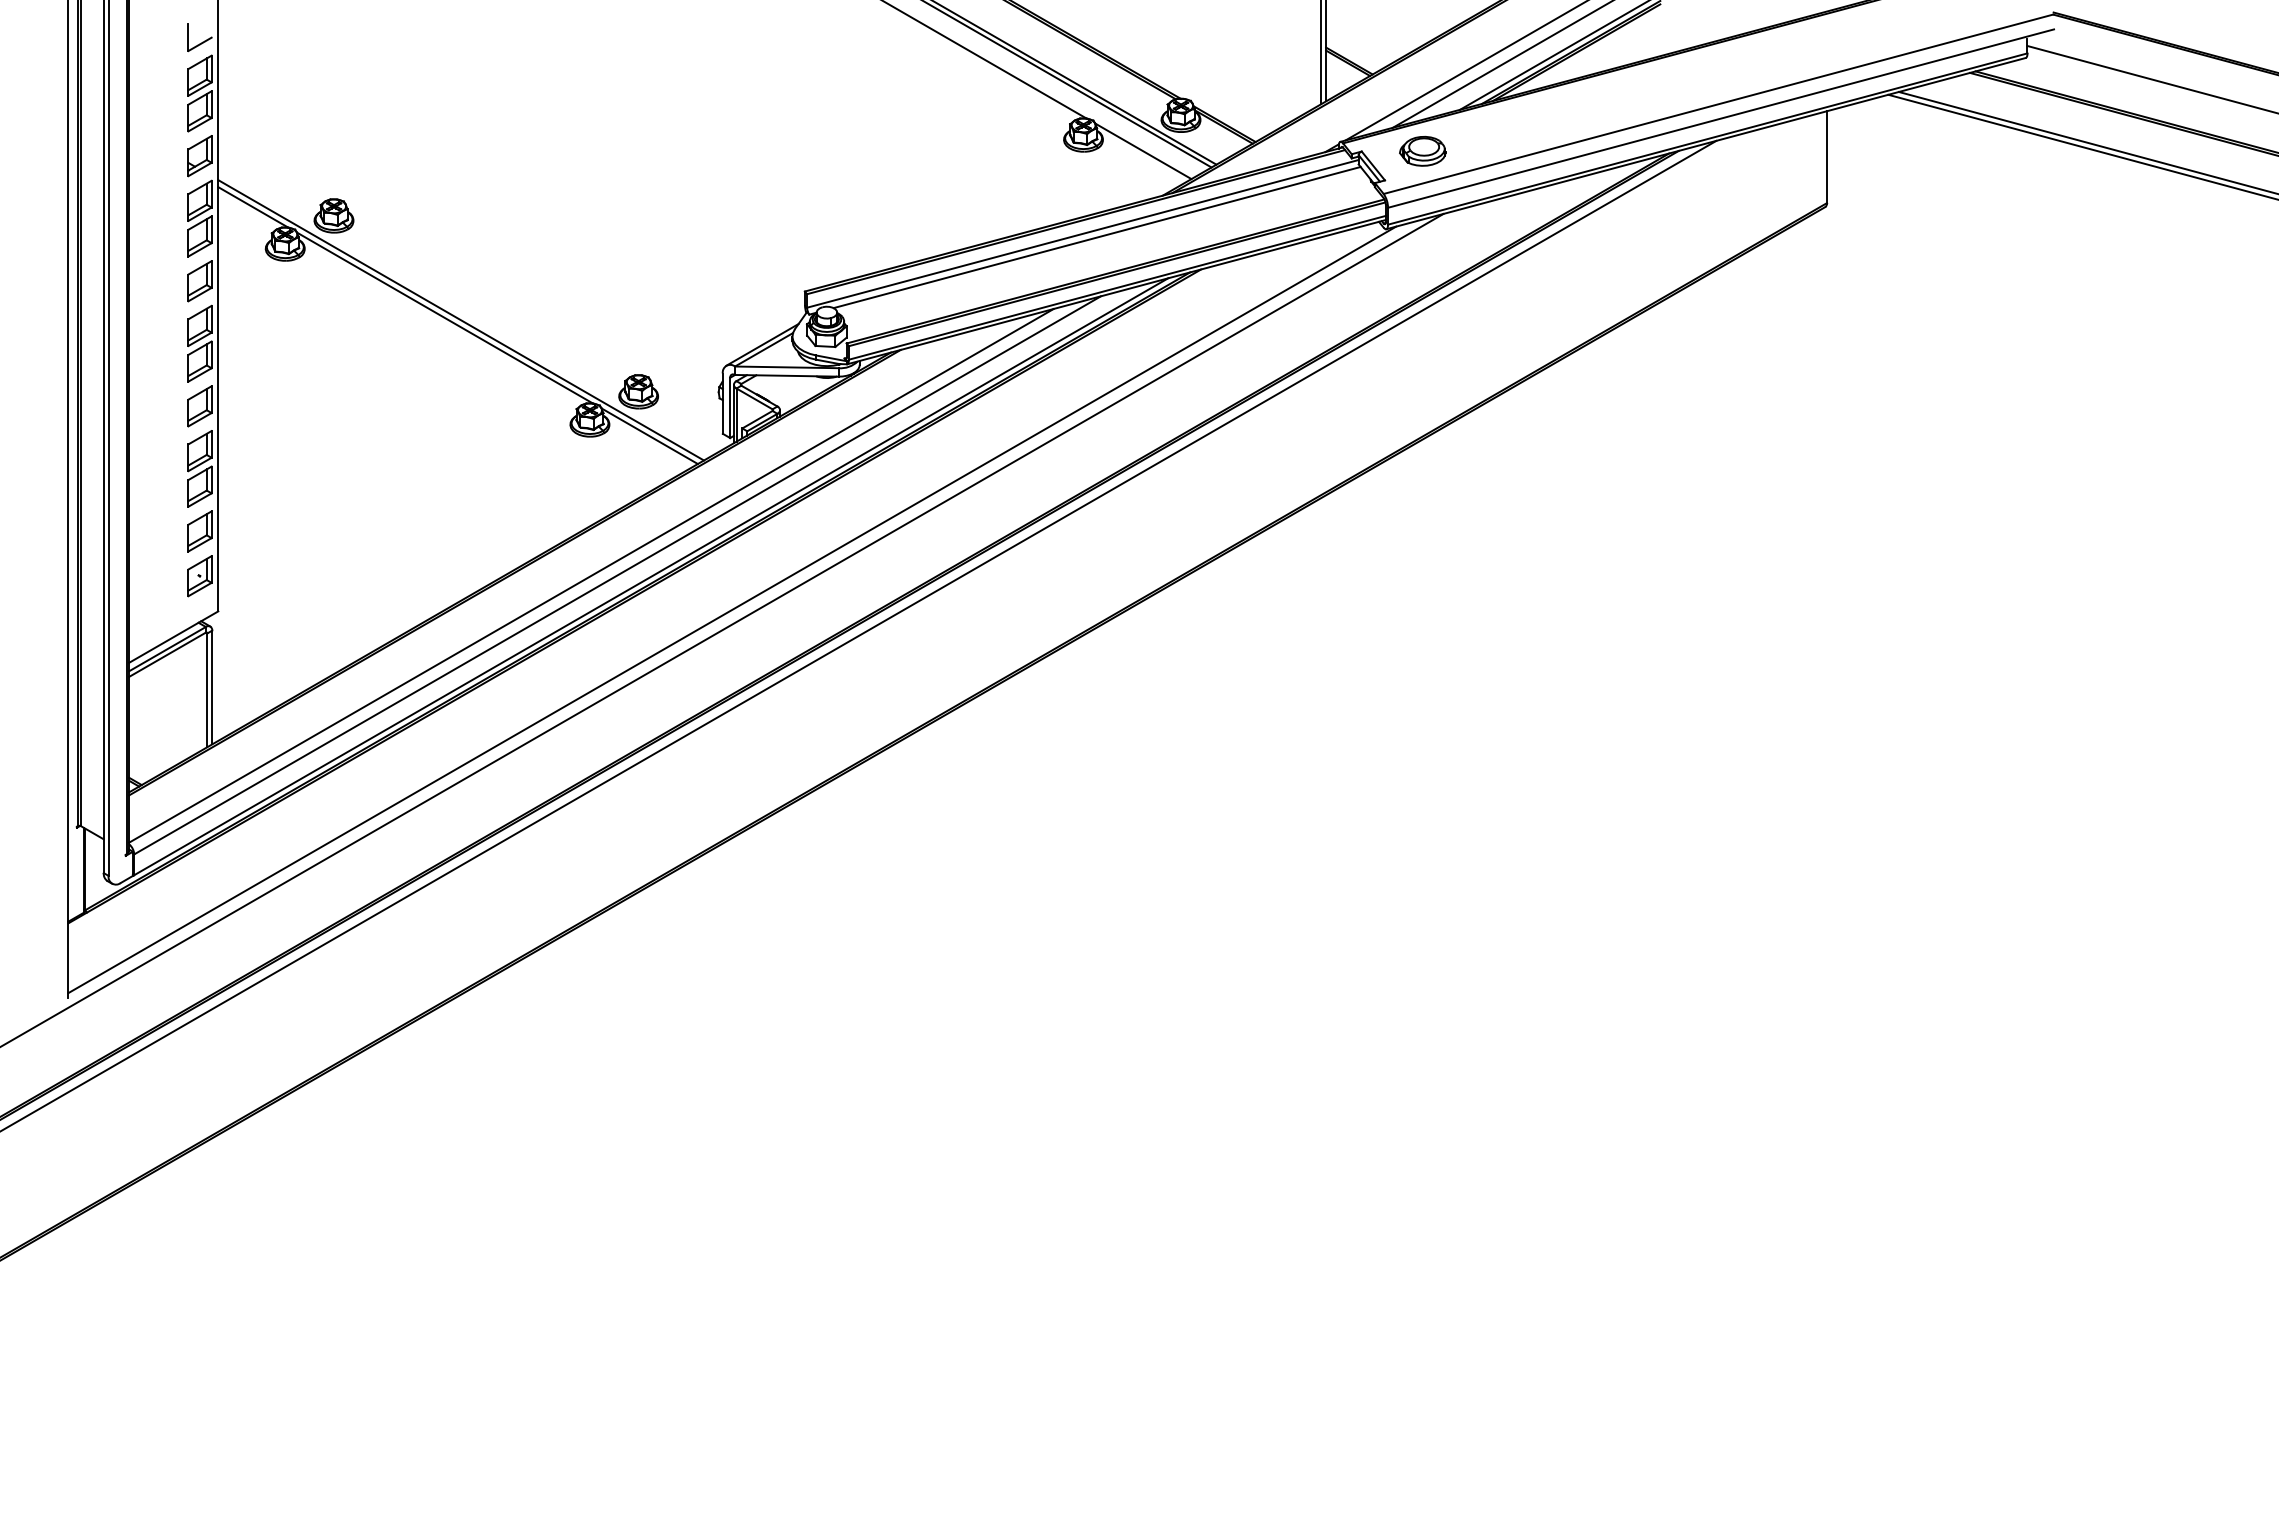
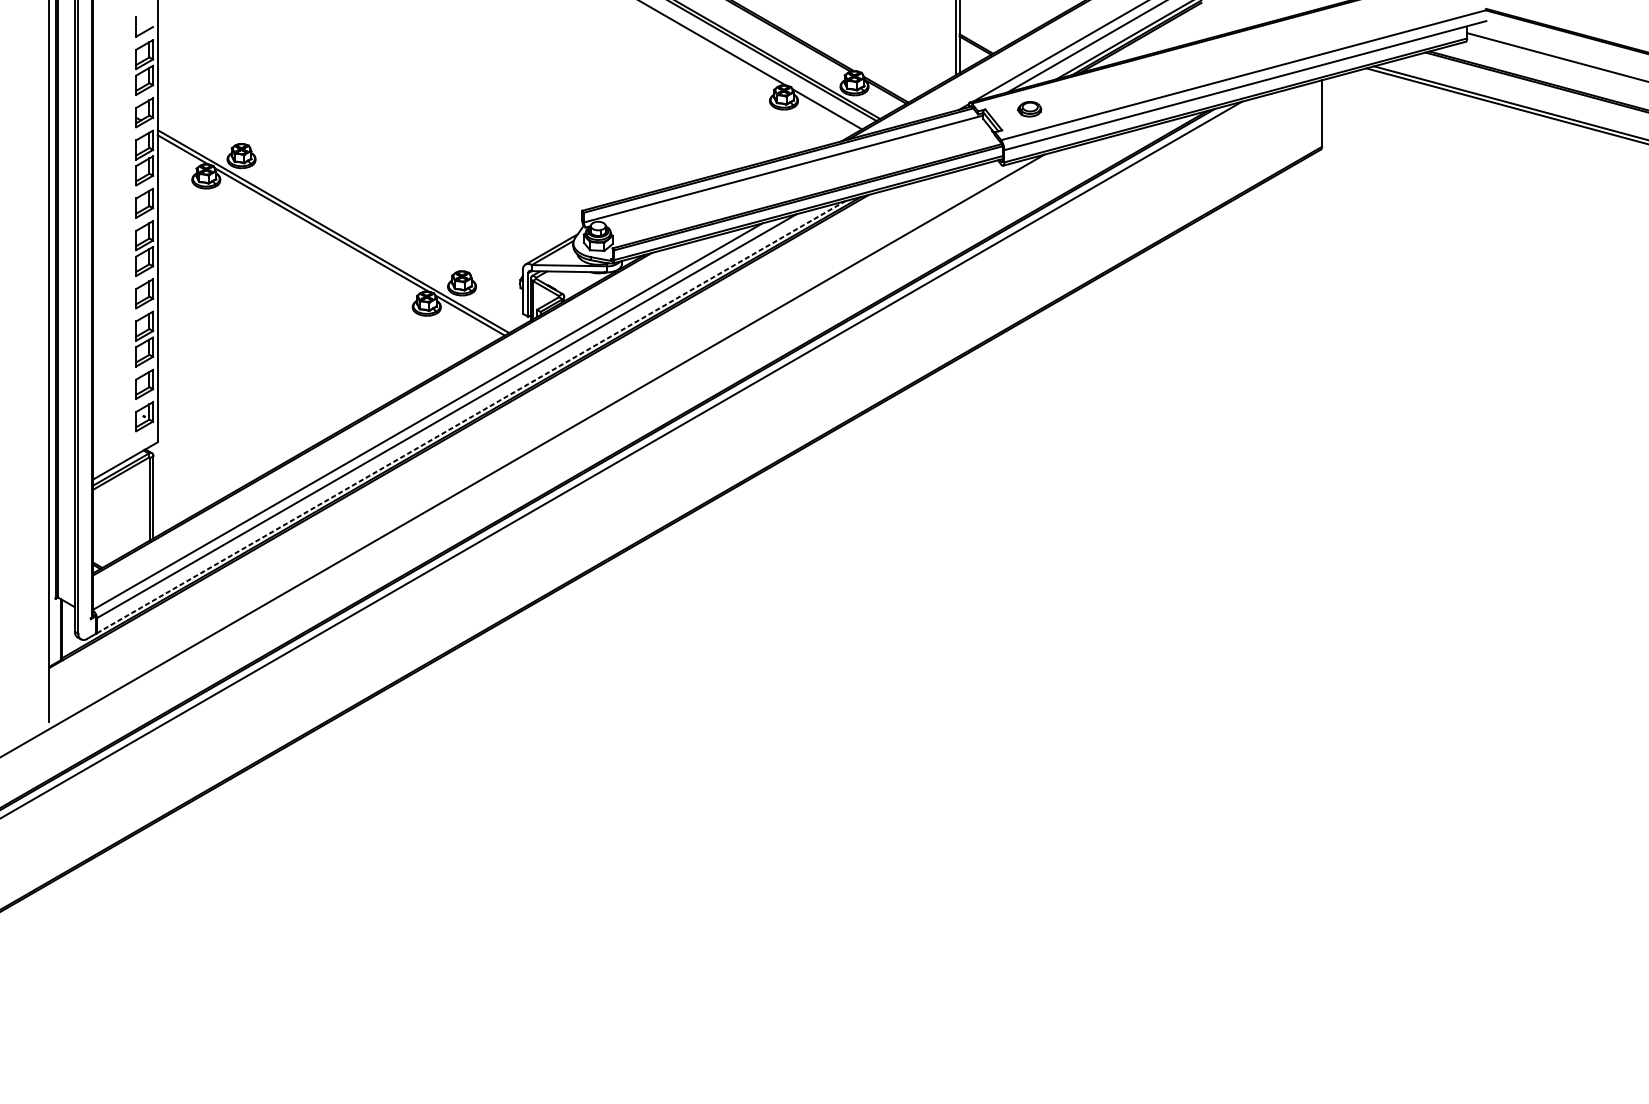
part: (1422, 150) -> (1029, 108), size x0.7
line: (1096, 237) -> (793, 171), removed
line: (651, 576) -> (471, 417), solid -> dashed
line: (732, 609) -> (529, 440), removed

